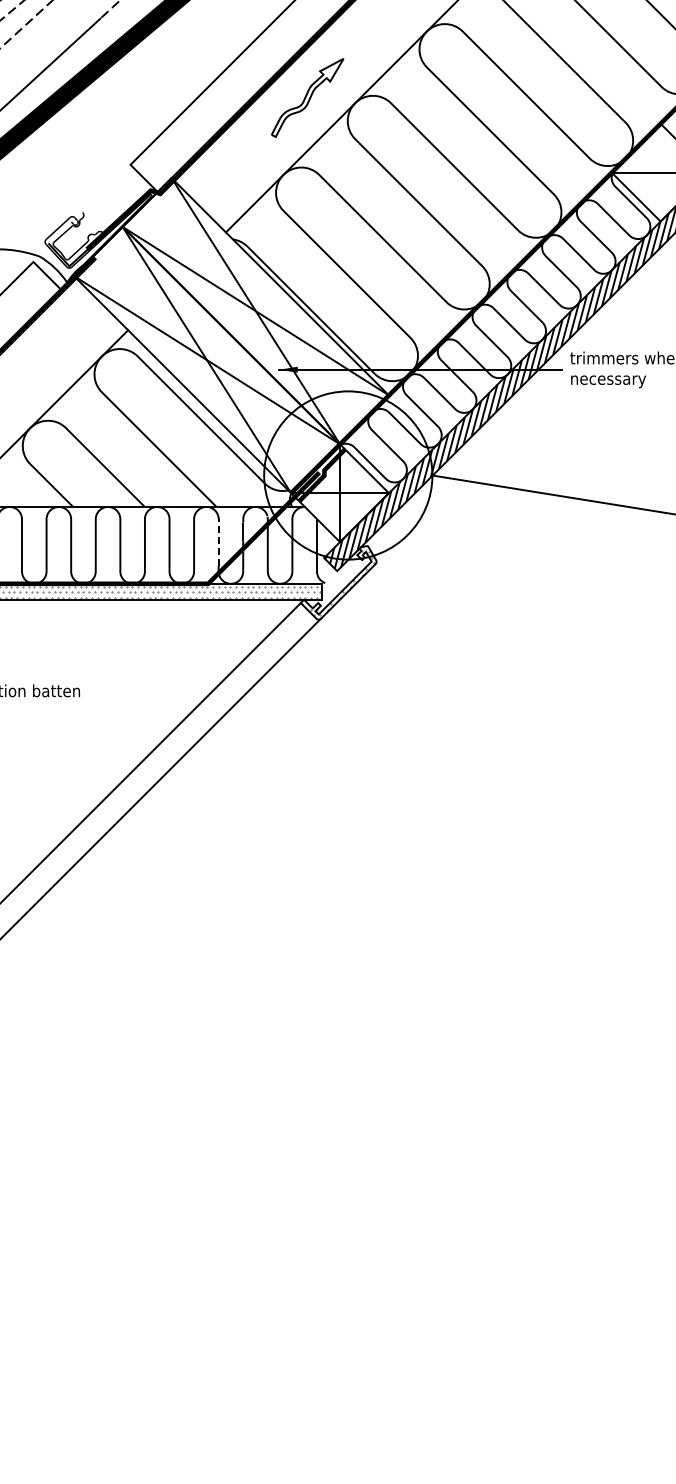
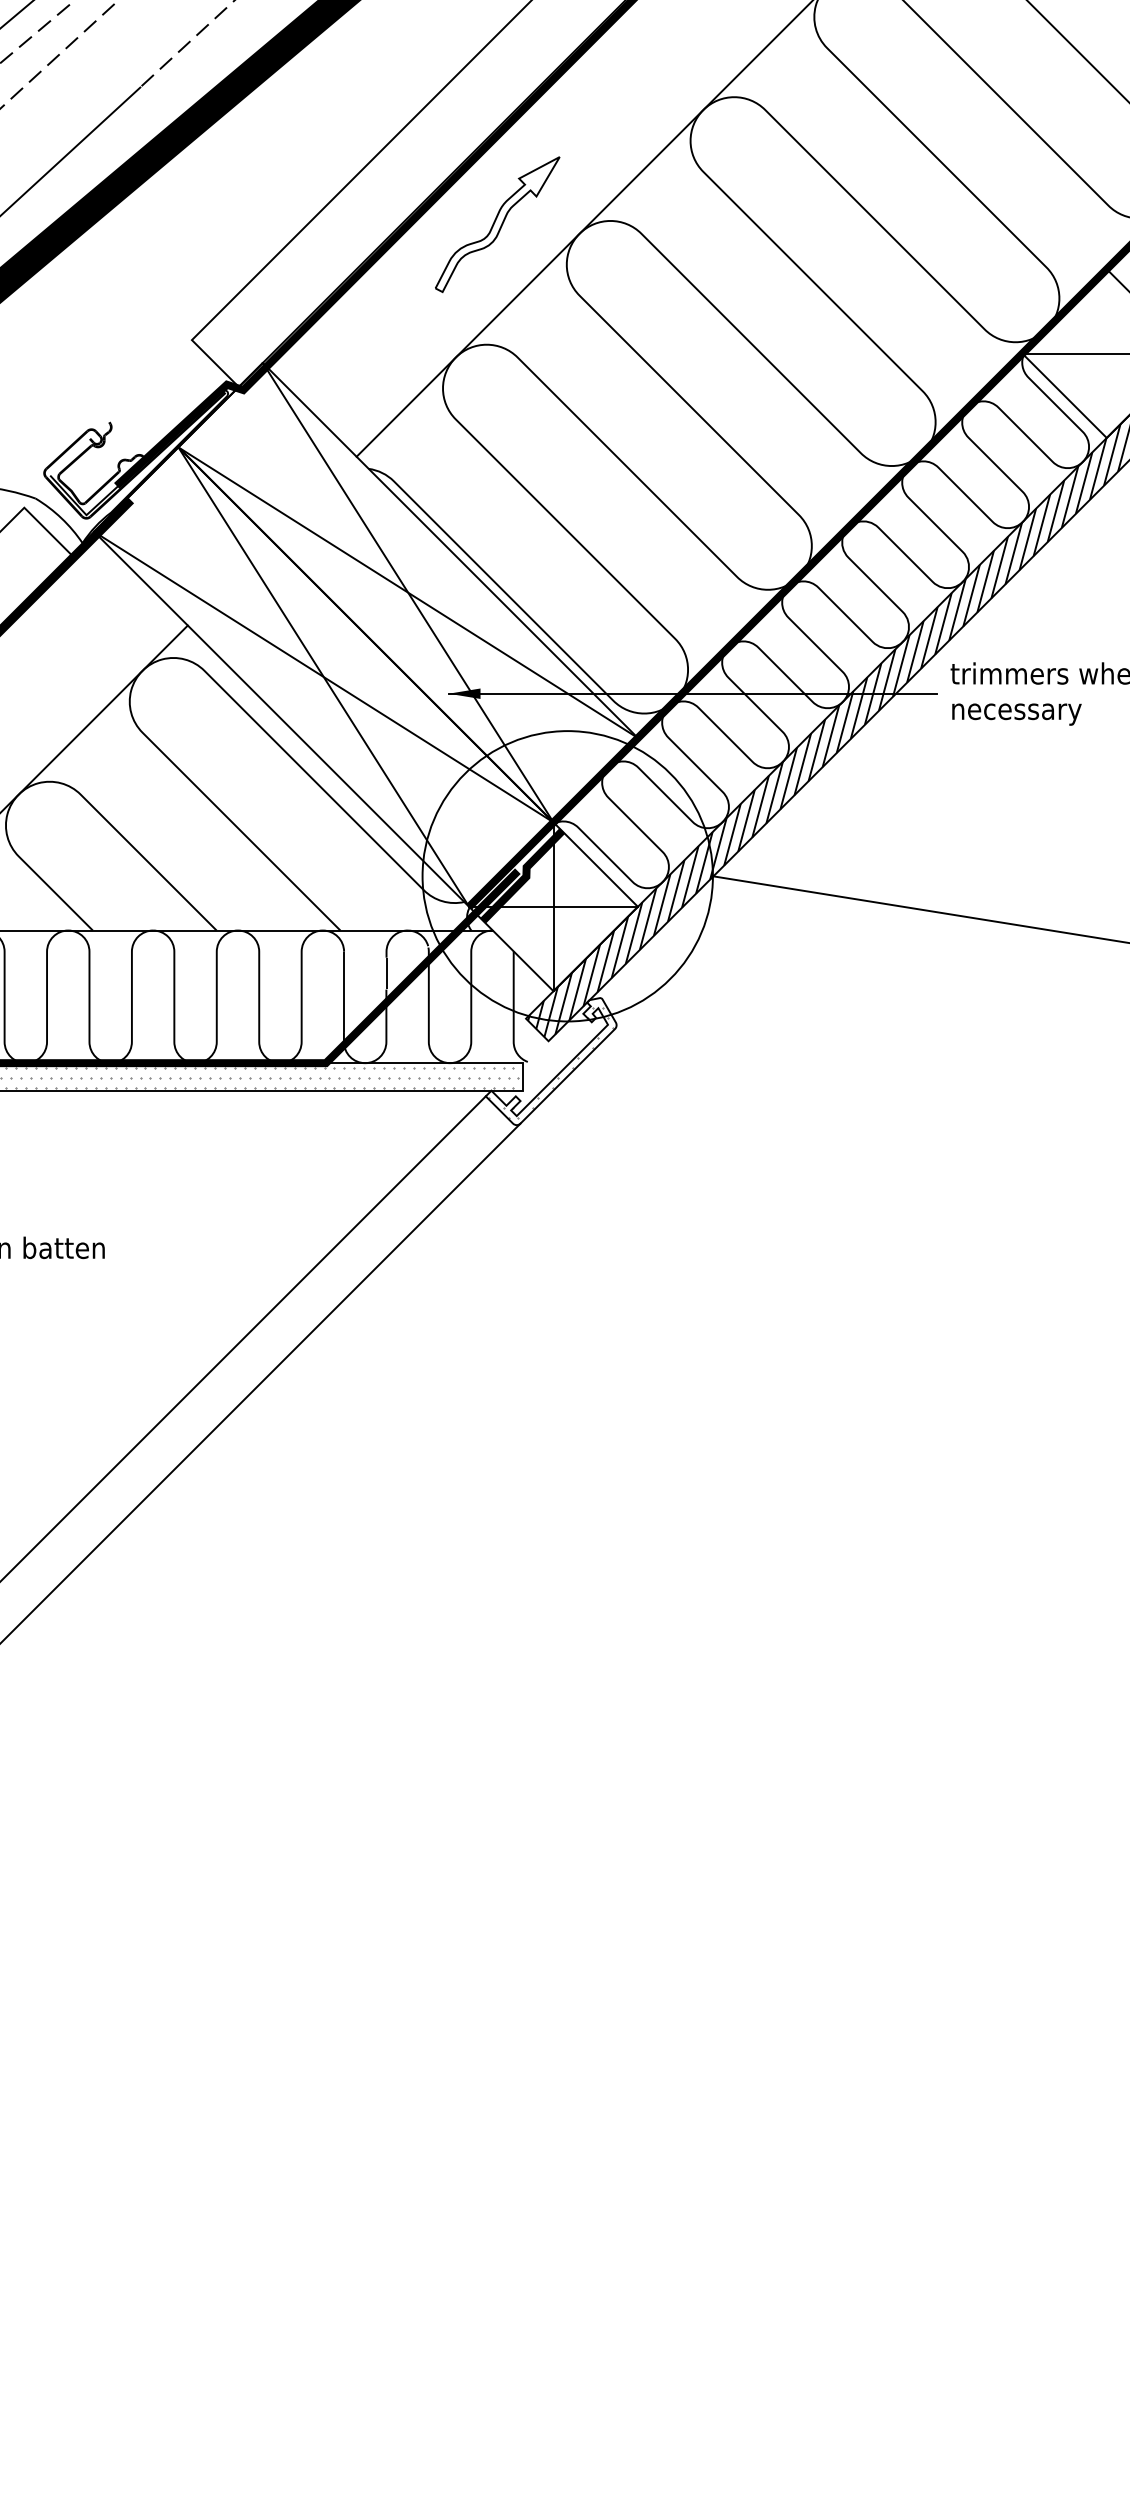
line: (218, 541) -> (343, 990), dashed -> solid

